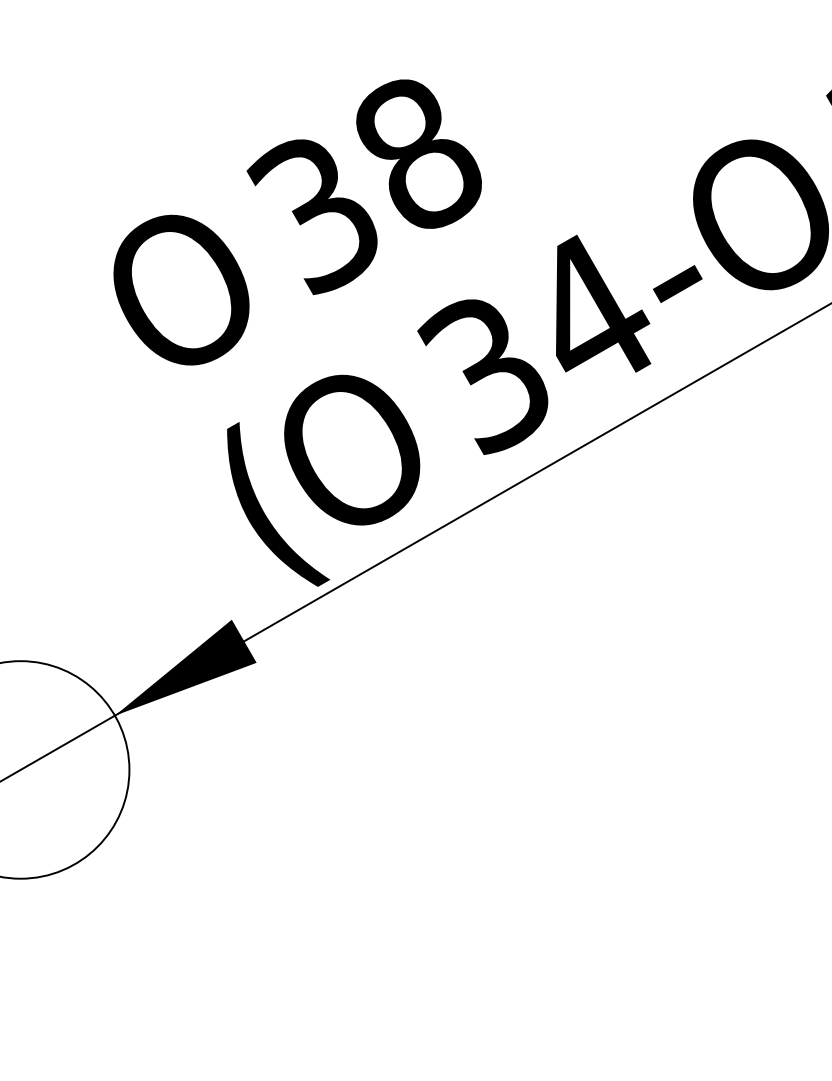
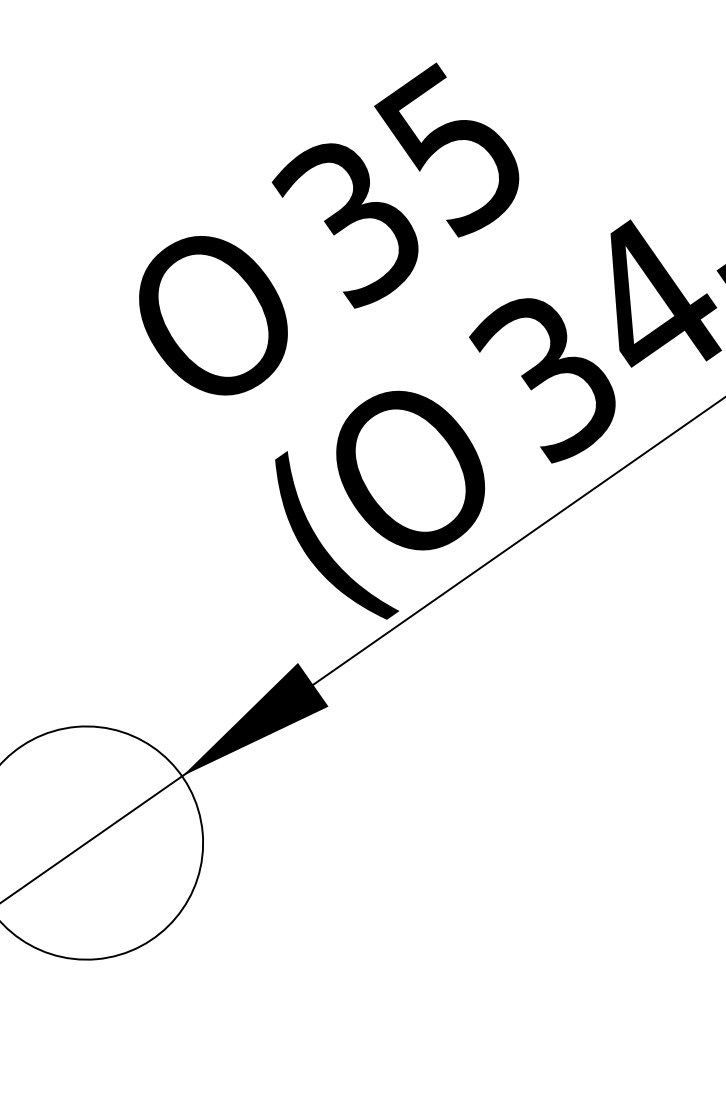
text: (414, 155) -> (449, 150), 38 -> 35

